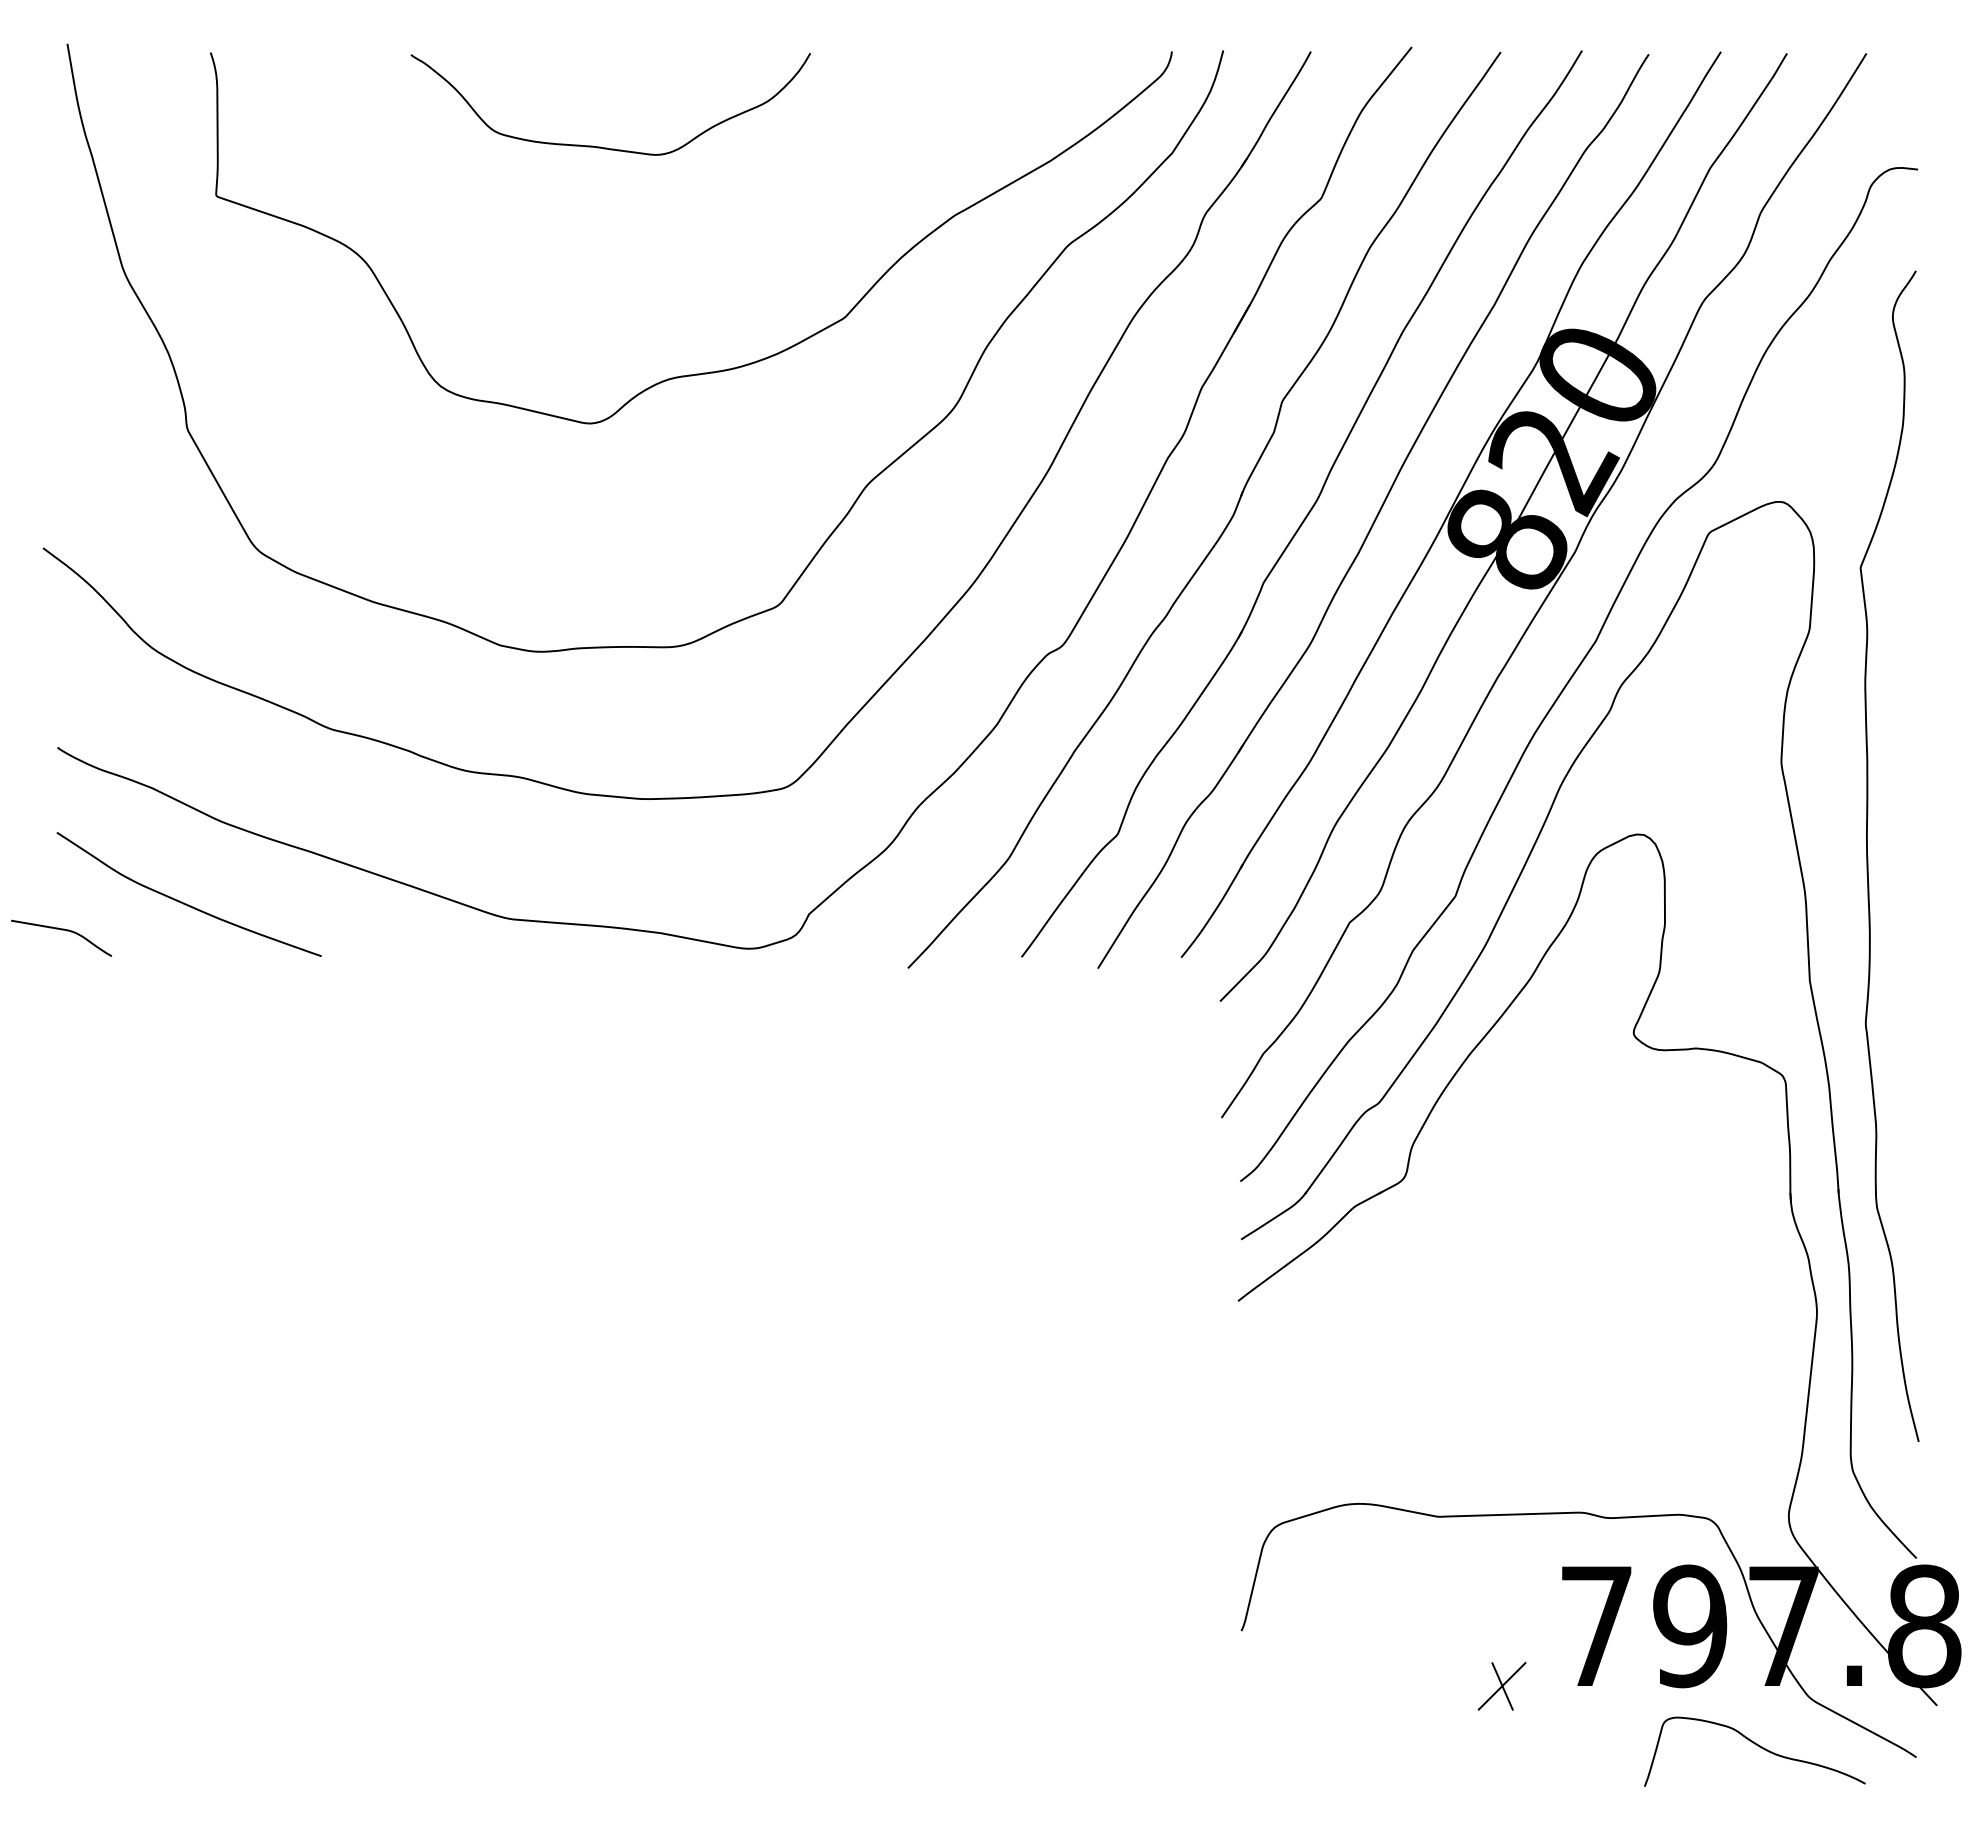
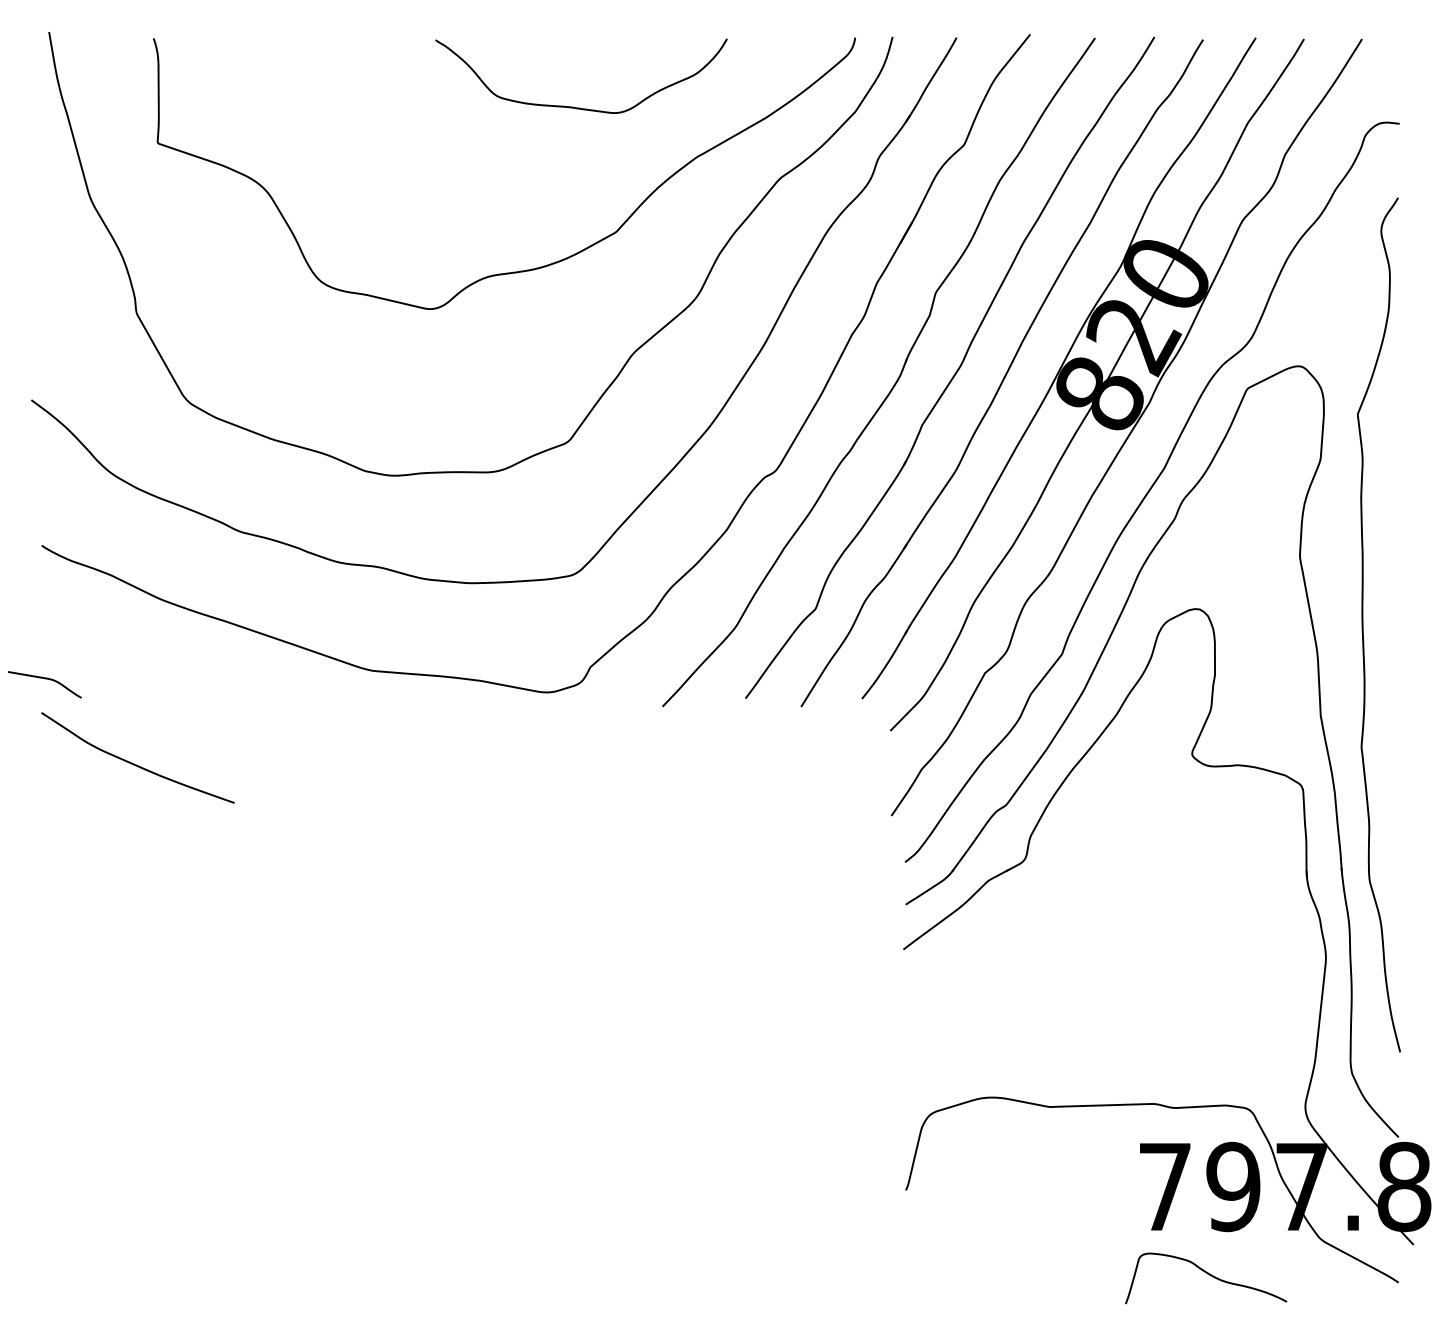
curve: (607, 147) -> (579, 107), moved
curve: (184, 902) -> (134, 763), moved
part: (1501, 1686) -> (1095, 1230), removed
curve: (1757, 1746) -> (1208, 1274), moved

